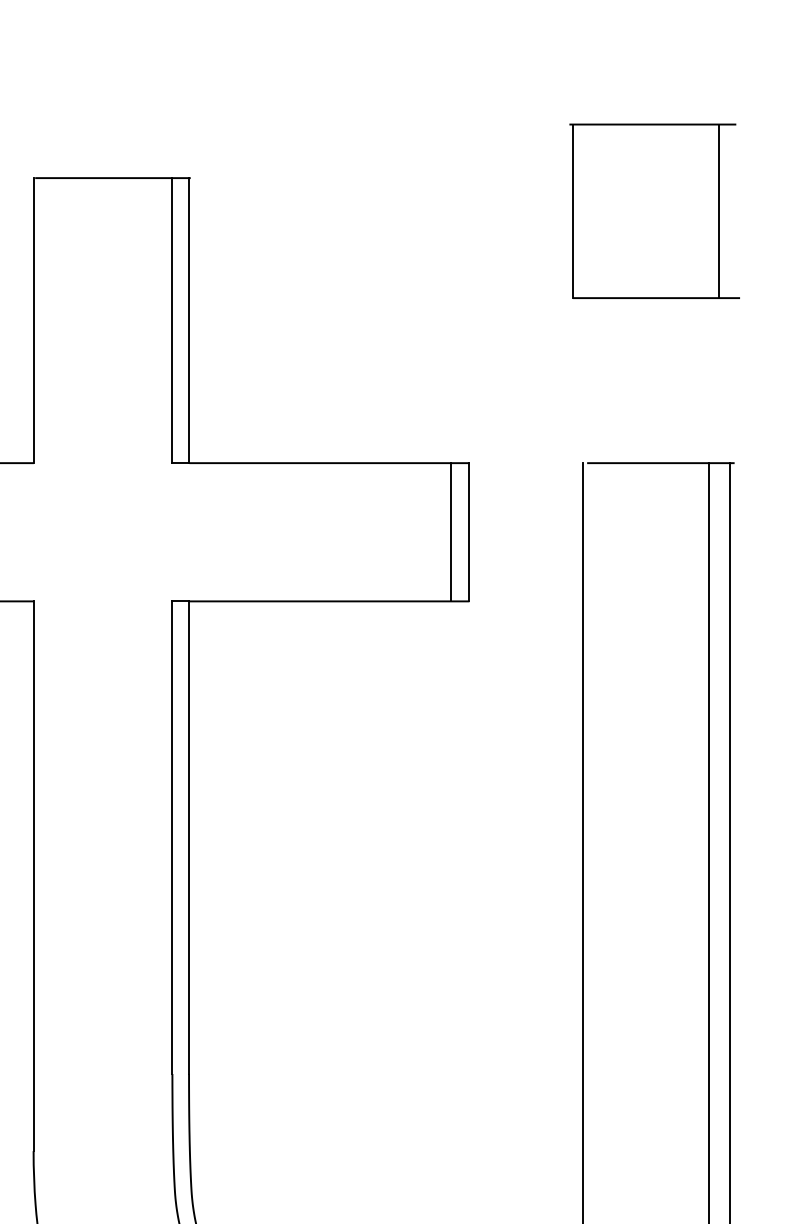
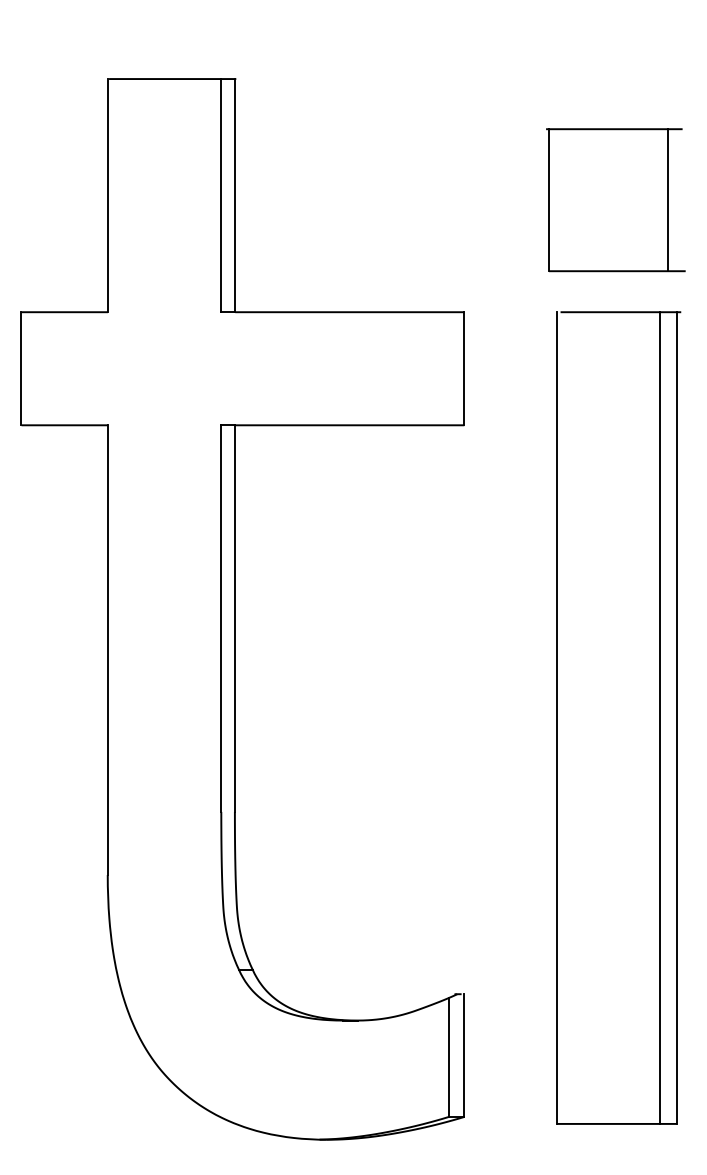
part: (654, 211) -> (615, 200), moved
line: (450, 531) -> (448, 368), removed

